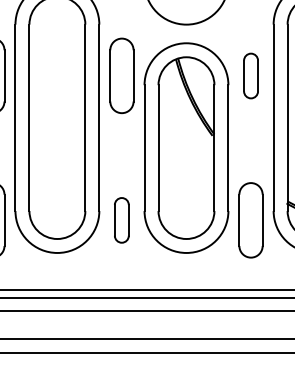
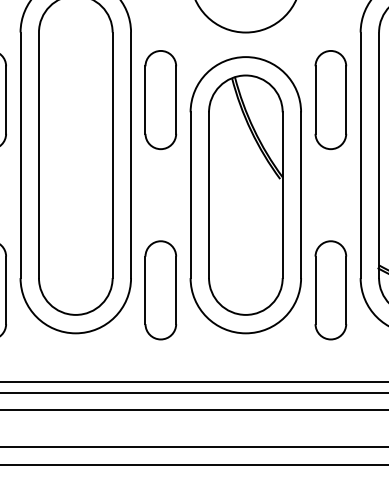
part: (250, 76) -> (330, 100), size x1.67
part: (121, 220) -> (160, 290), size x1.67

